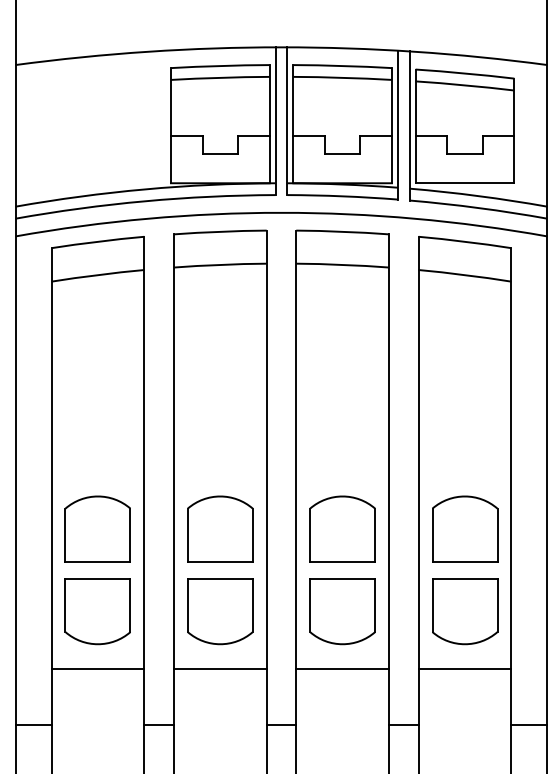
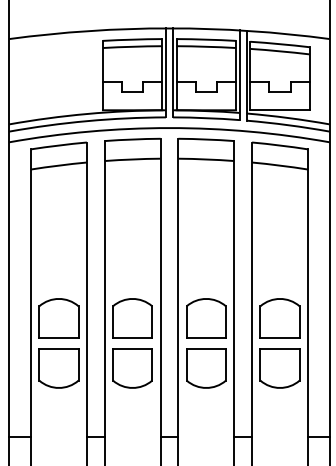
line: (97, 668) -> (58, 402), removed
line: (220, 668) -> (132, 402), removed
line: (342, 668) -> (206, 402), removed
line: (464, 668) -> (279, 402), removed

